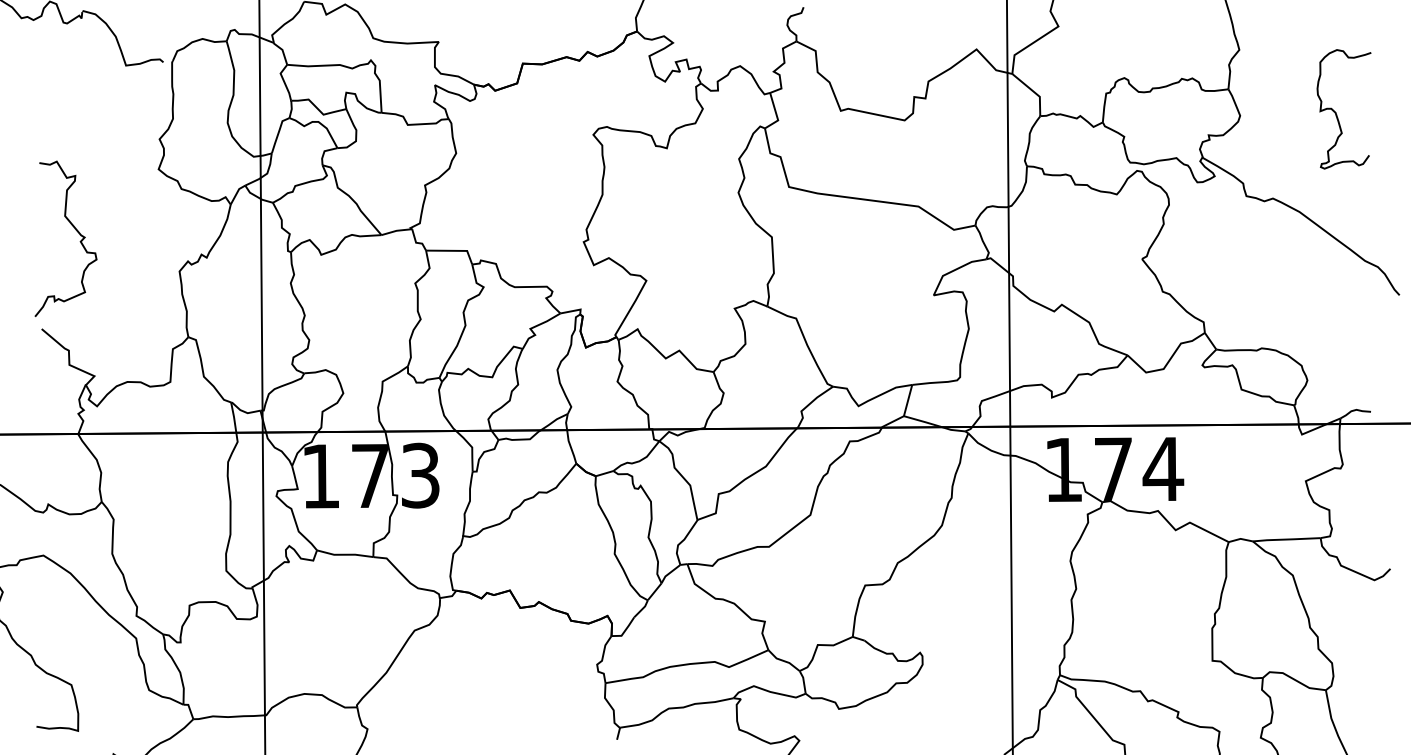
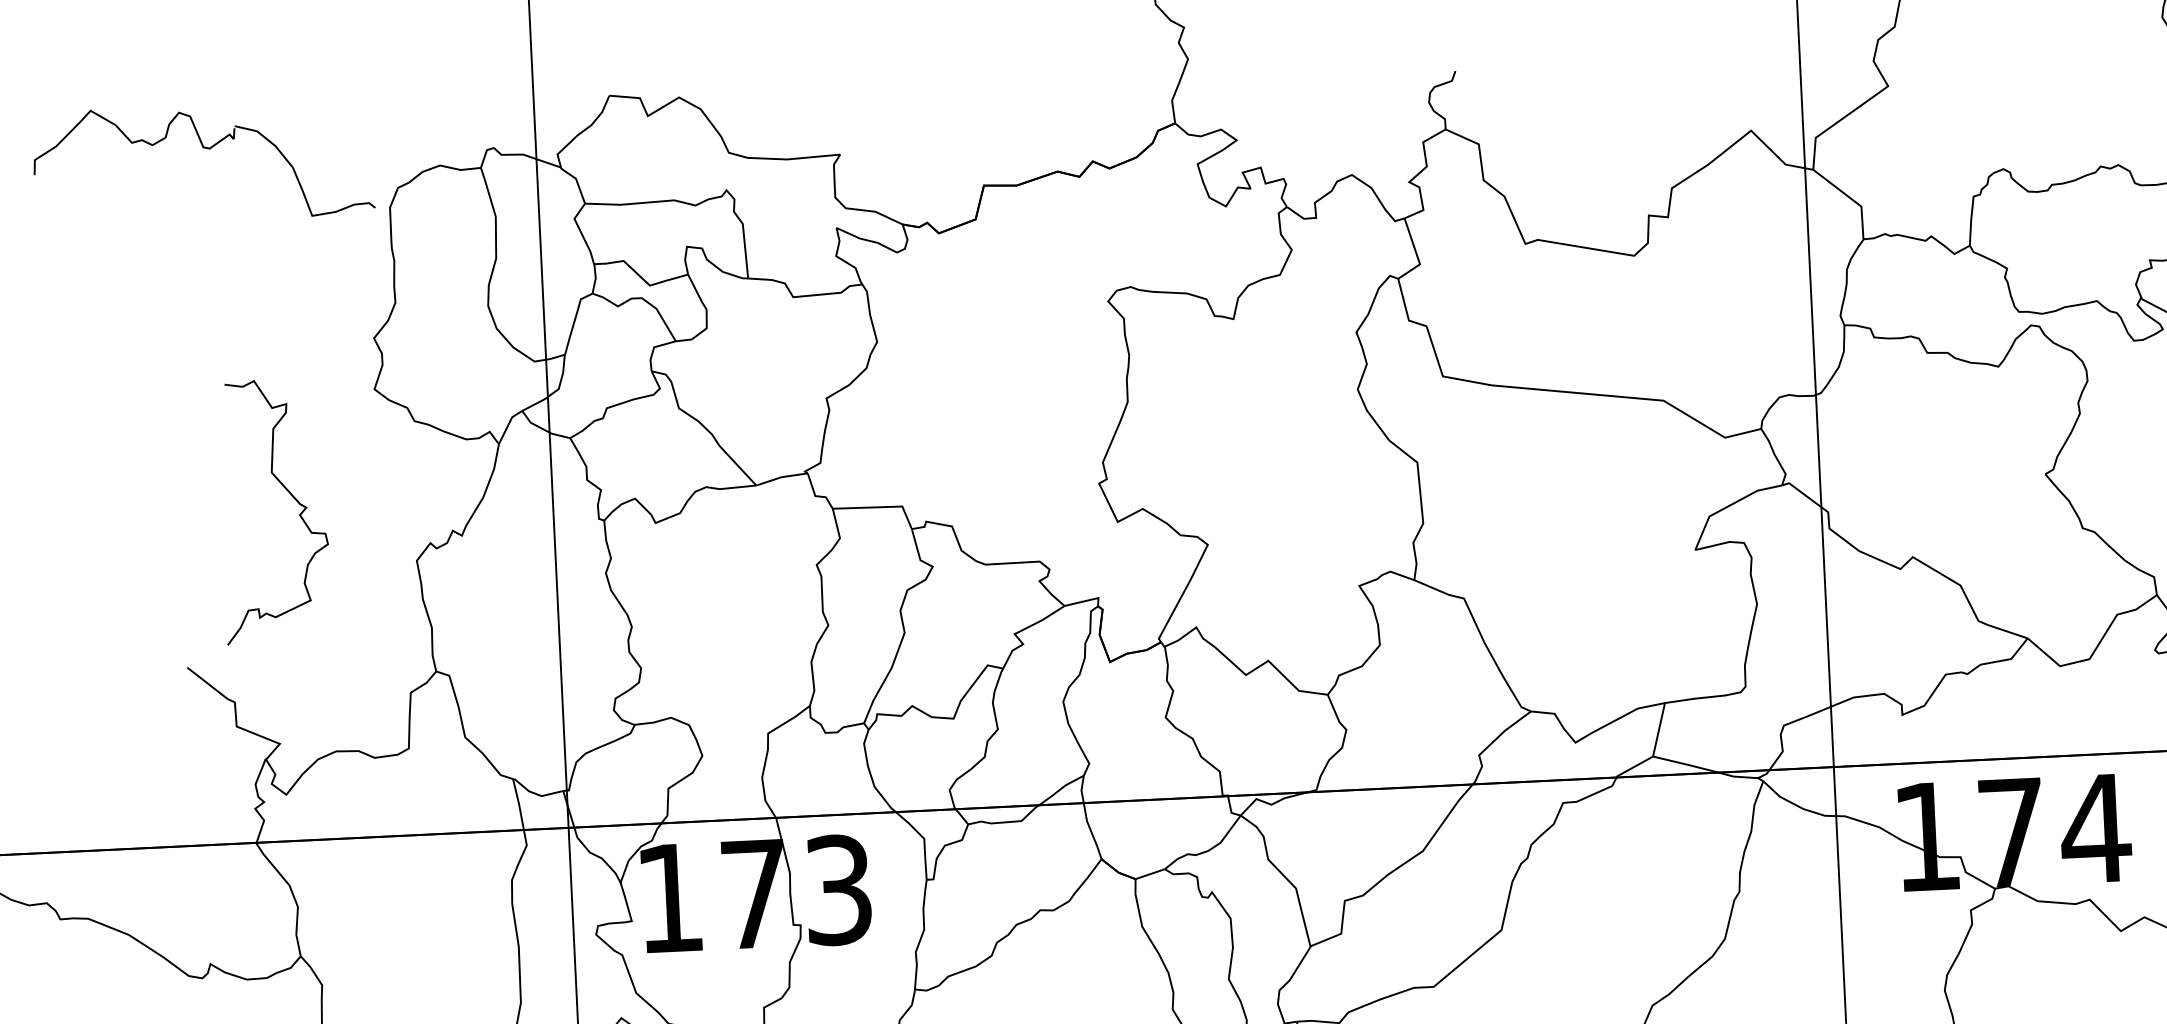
curve: (75, 230) -> (290, 496), moved

